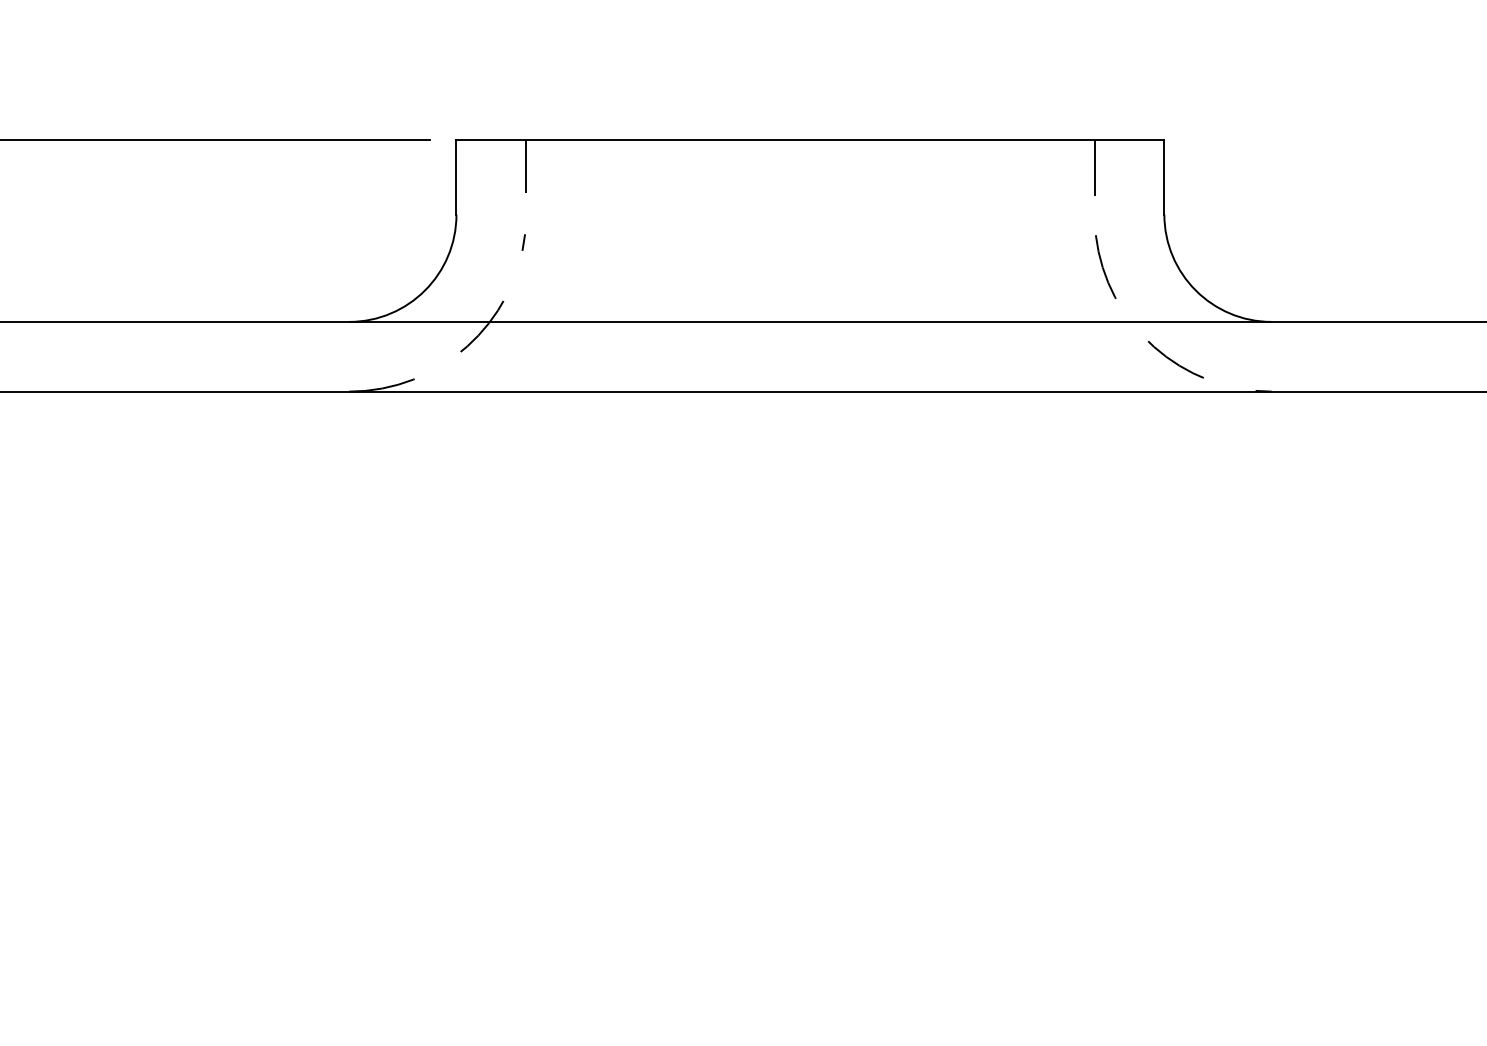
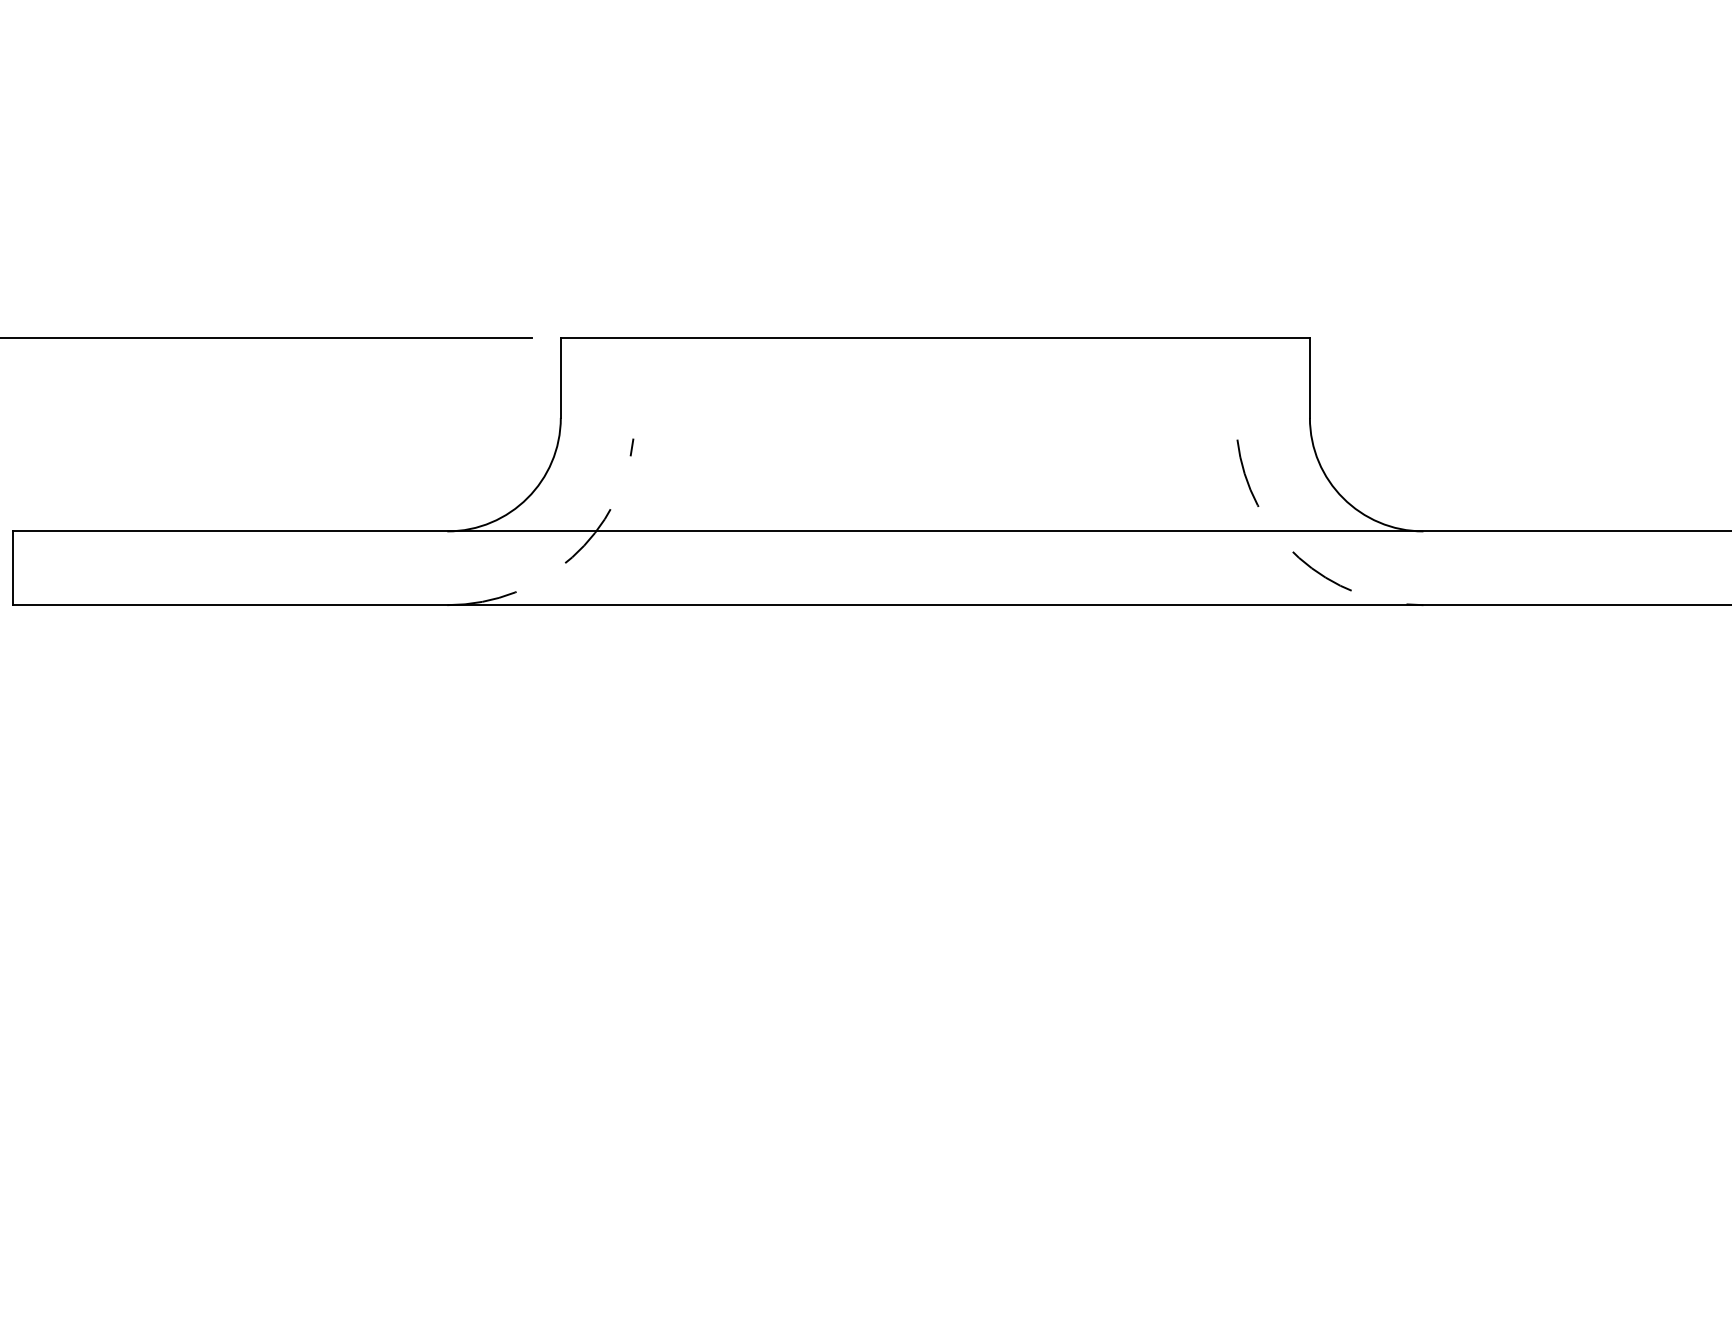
line: (526, 166) -> (634, 366), removed
line: (1094, 167) -> (1236, 367), removed

